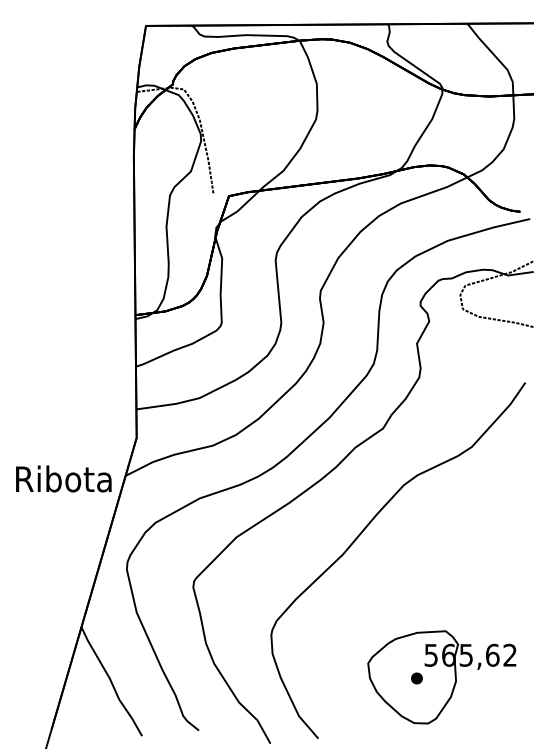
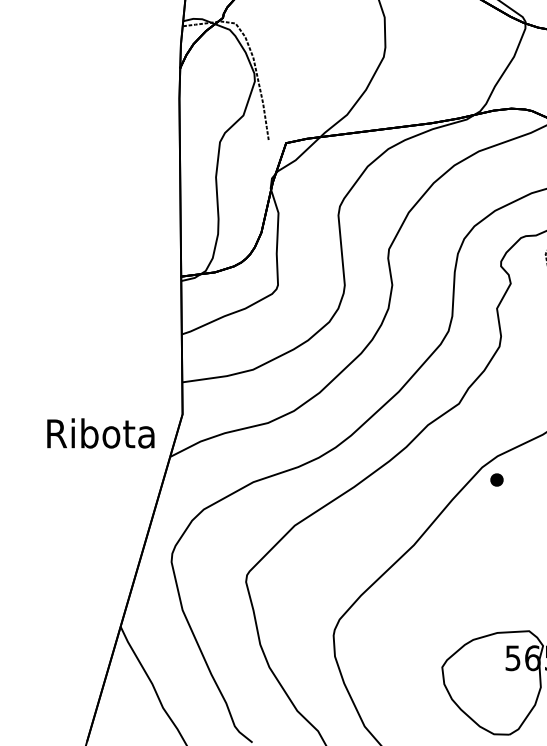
text: (63, 478) -> (100, 432), moved
part: (416, 678) -> (496, 480), moved

